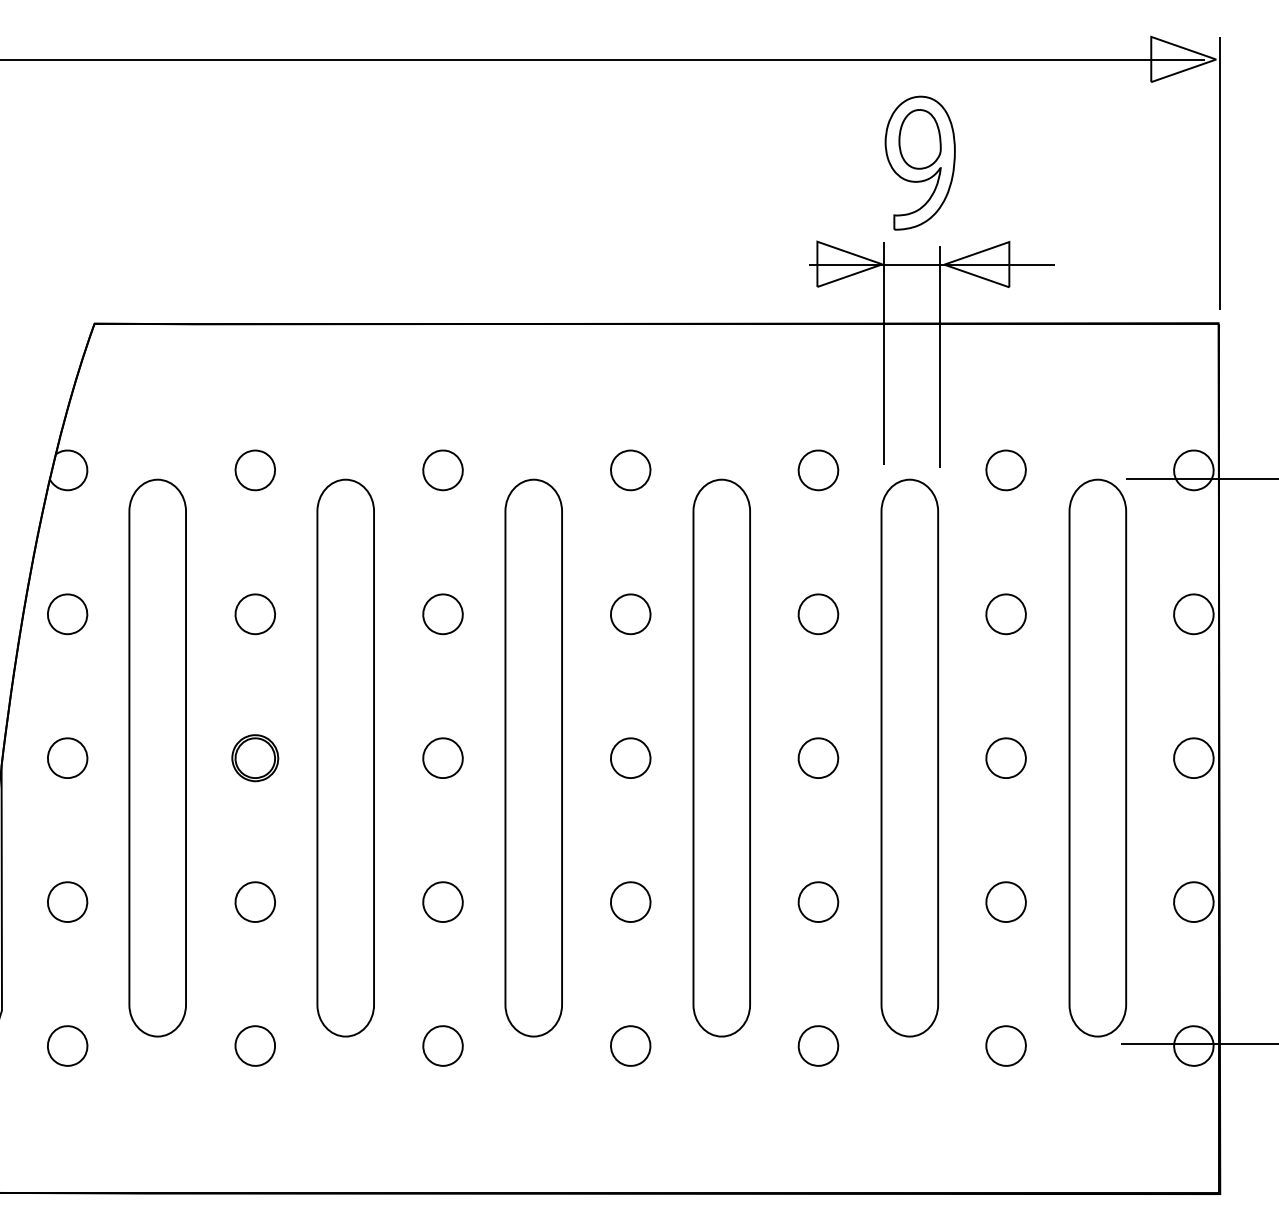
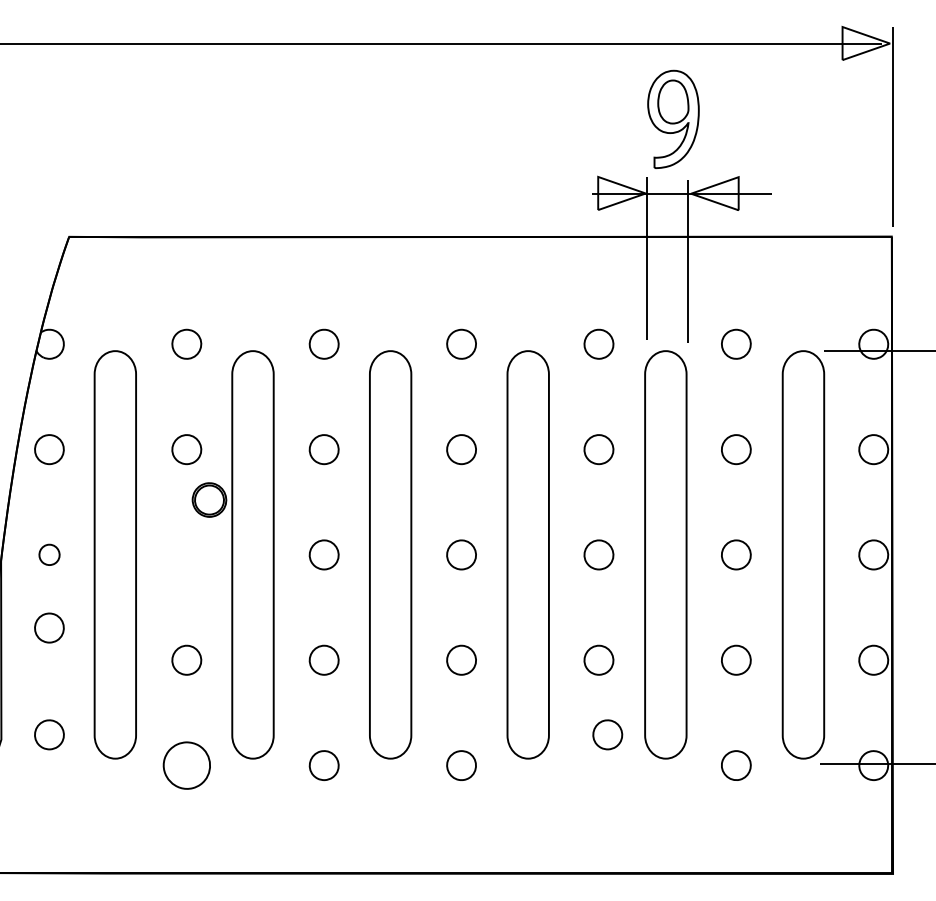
part: (67, 757) -> (49, 554), size x0.7
part: (255, 758) -> (209, 500), moved
part: (67, 901) -> (49, 627), moved
part: (67, 1045) -> (49, 734), moved
part: (254, 1045) -> (186, 765), size x1.6
part: (818, 1045) -> (607, 734), moved

